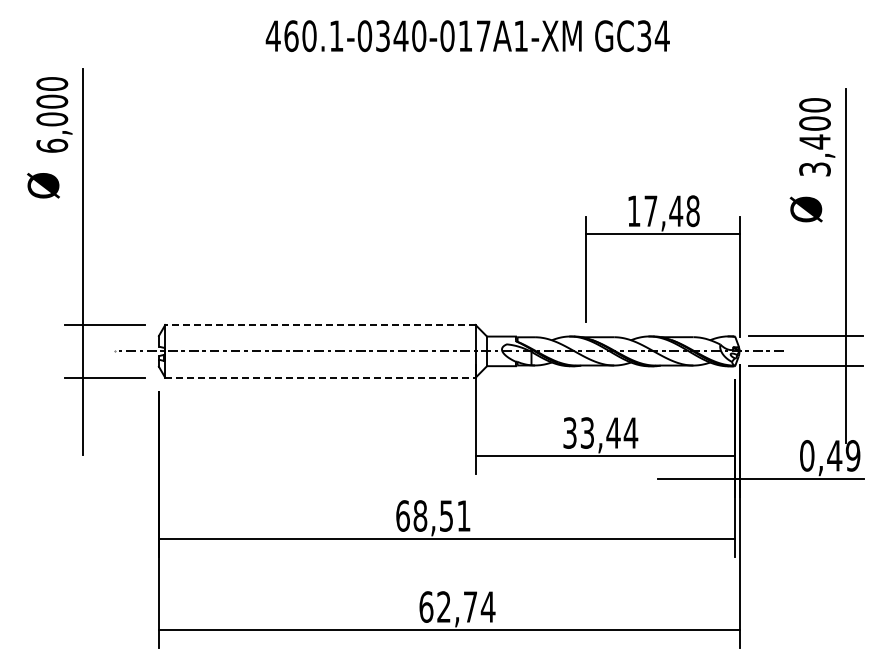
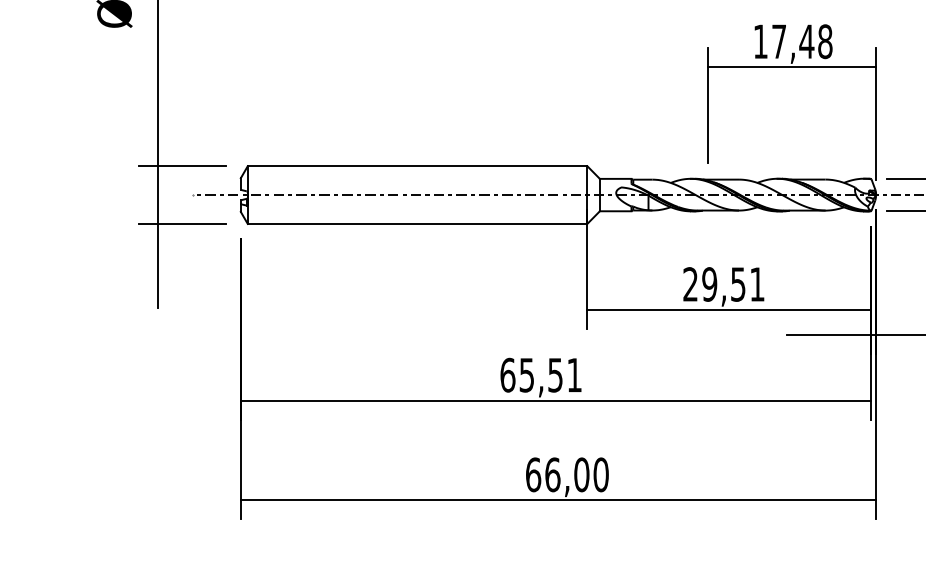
line: (319, 324) -> (416, 165), dashed -> solid
line: (320, 377) -> (417, 223), dashed -> solid
text: (600, 432) -> (724, 283), 33,44 -> 29,51
text: (420, 515) -> (527, 374), 68,51 -> 65,51
text: (466, 606) -> (577, 474), 62,74 -> 66,00

